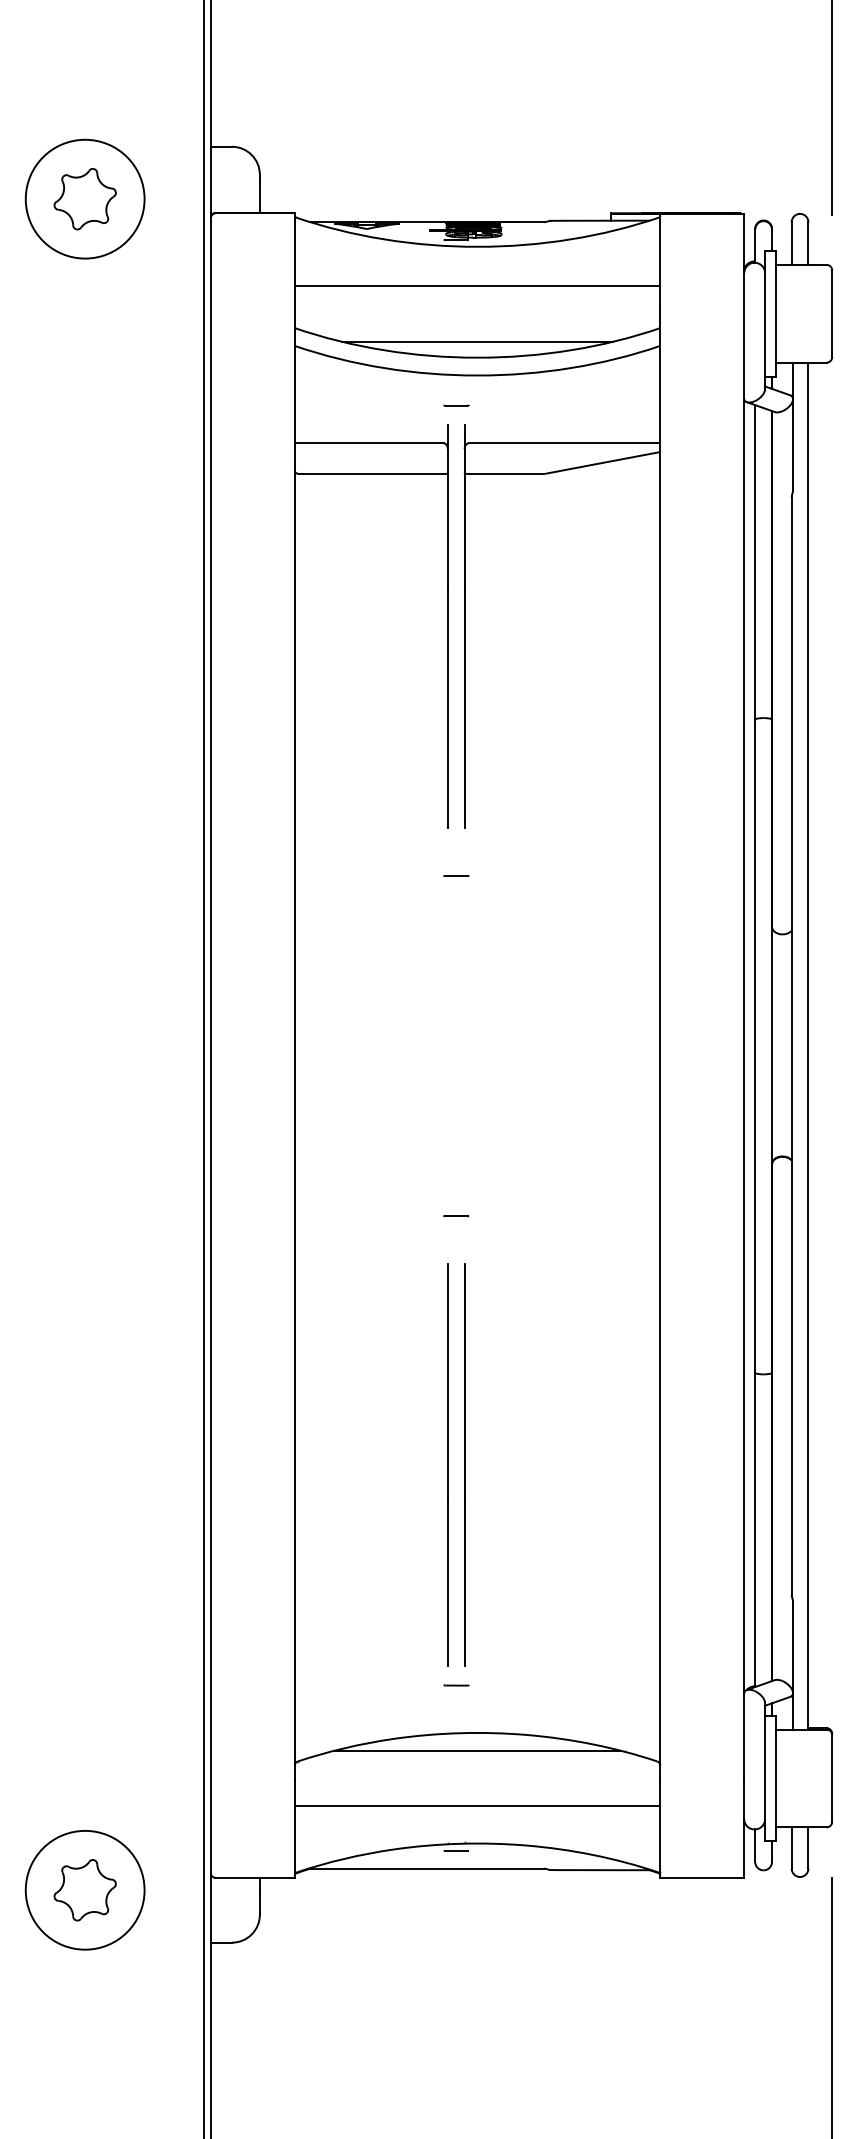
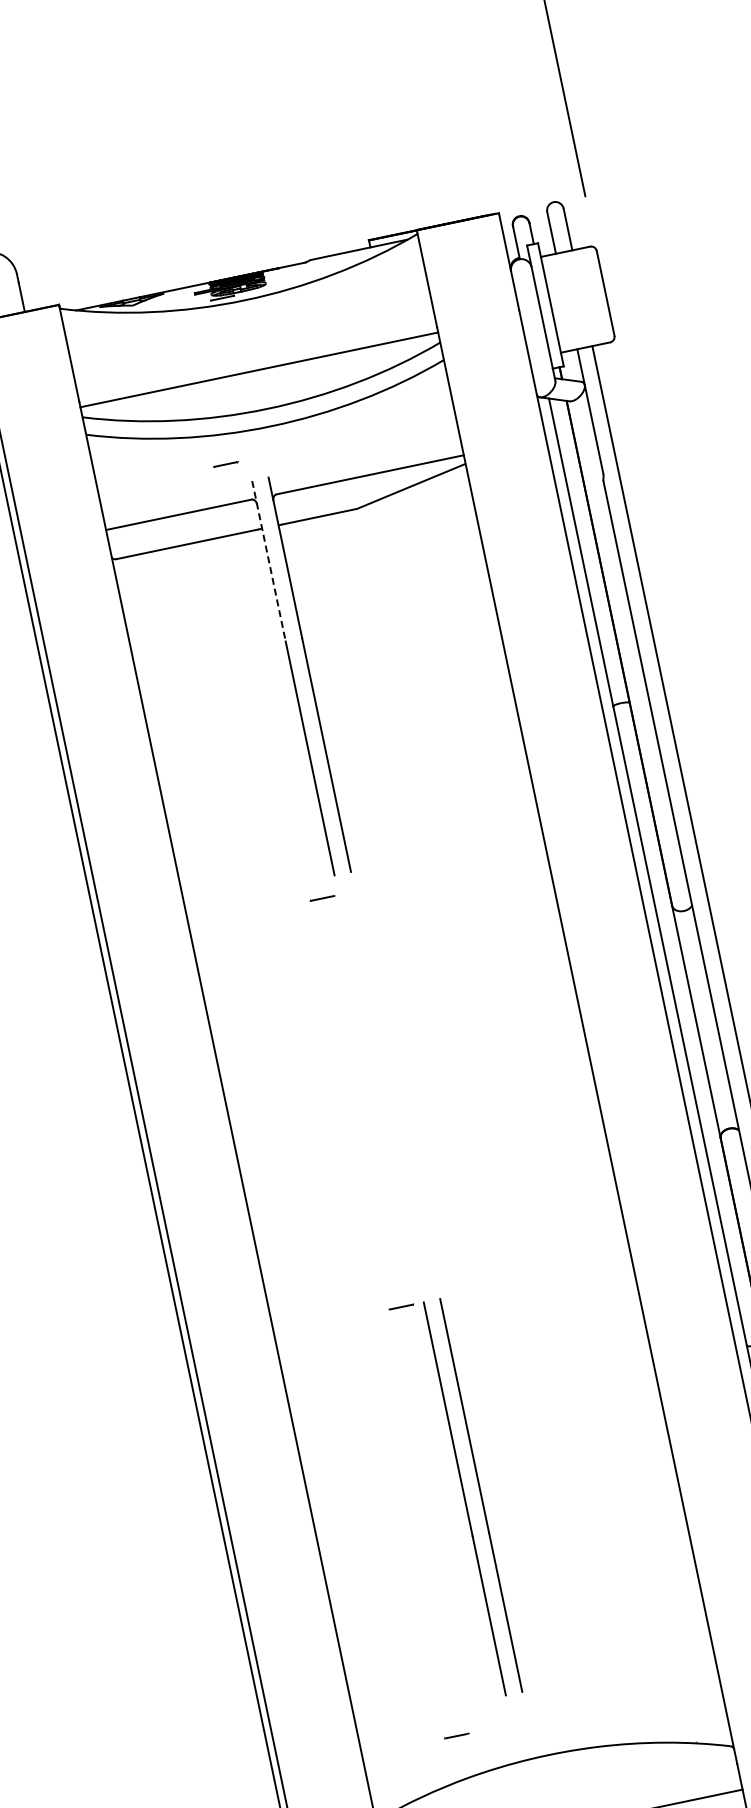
line: (477, 285) -> (259, 369), moved
line: (477, 341) -> (264, 393), removed
line: (456, 405) -> (225, 464), moved
line: (447, 507) -> (268, 561), solid -> dashed
line: (455, 875) -> (321, 897), moved
line: (455, 1216) -> (400, 1307), moved
line: (456, 1685) -> (456, 1736), moved
line: (477, 1750) -> (552, 1772), removed

